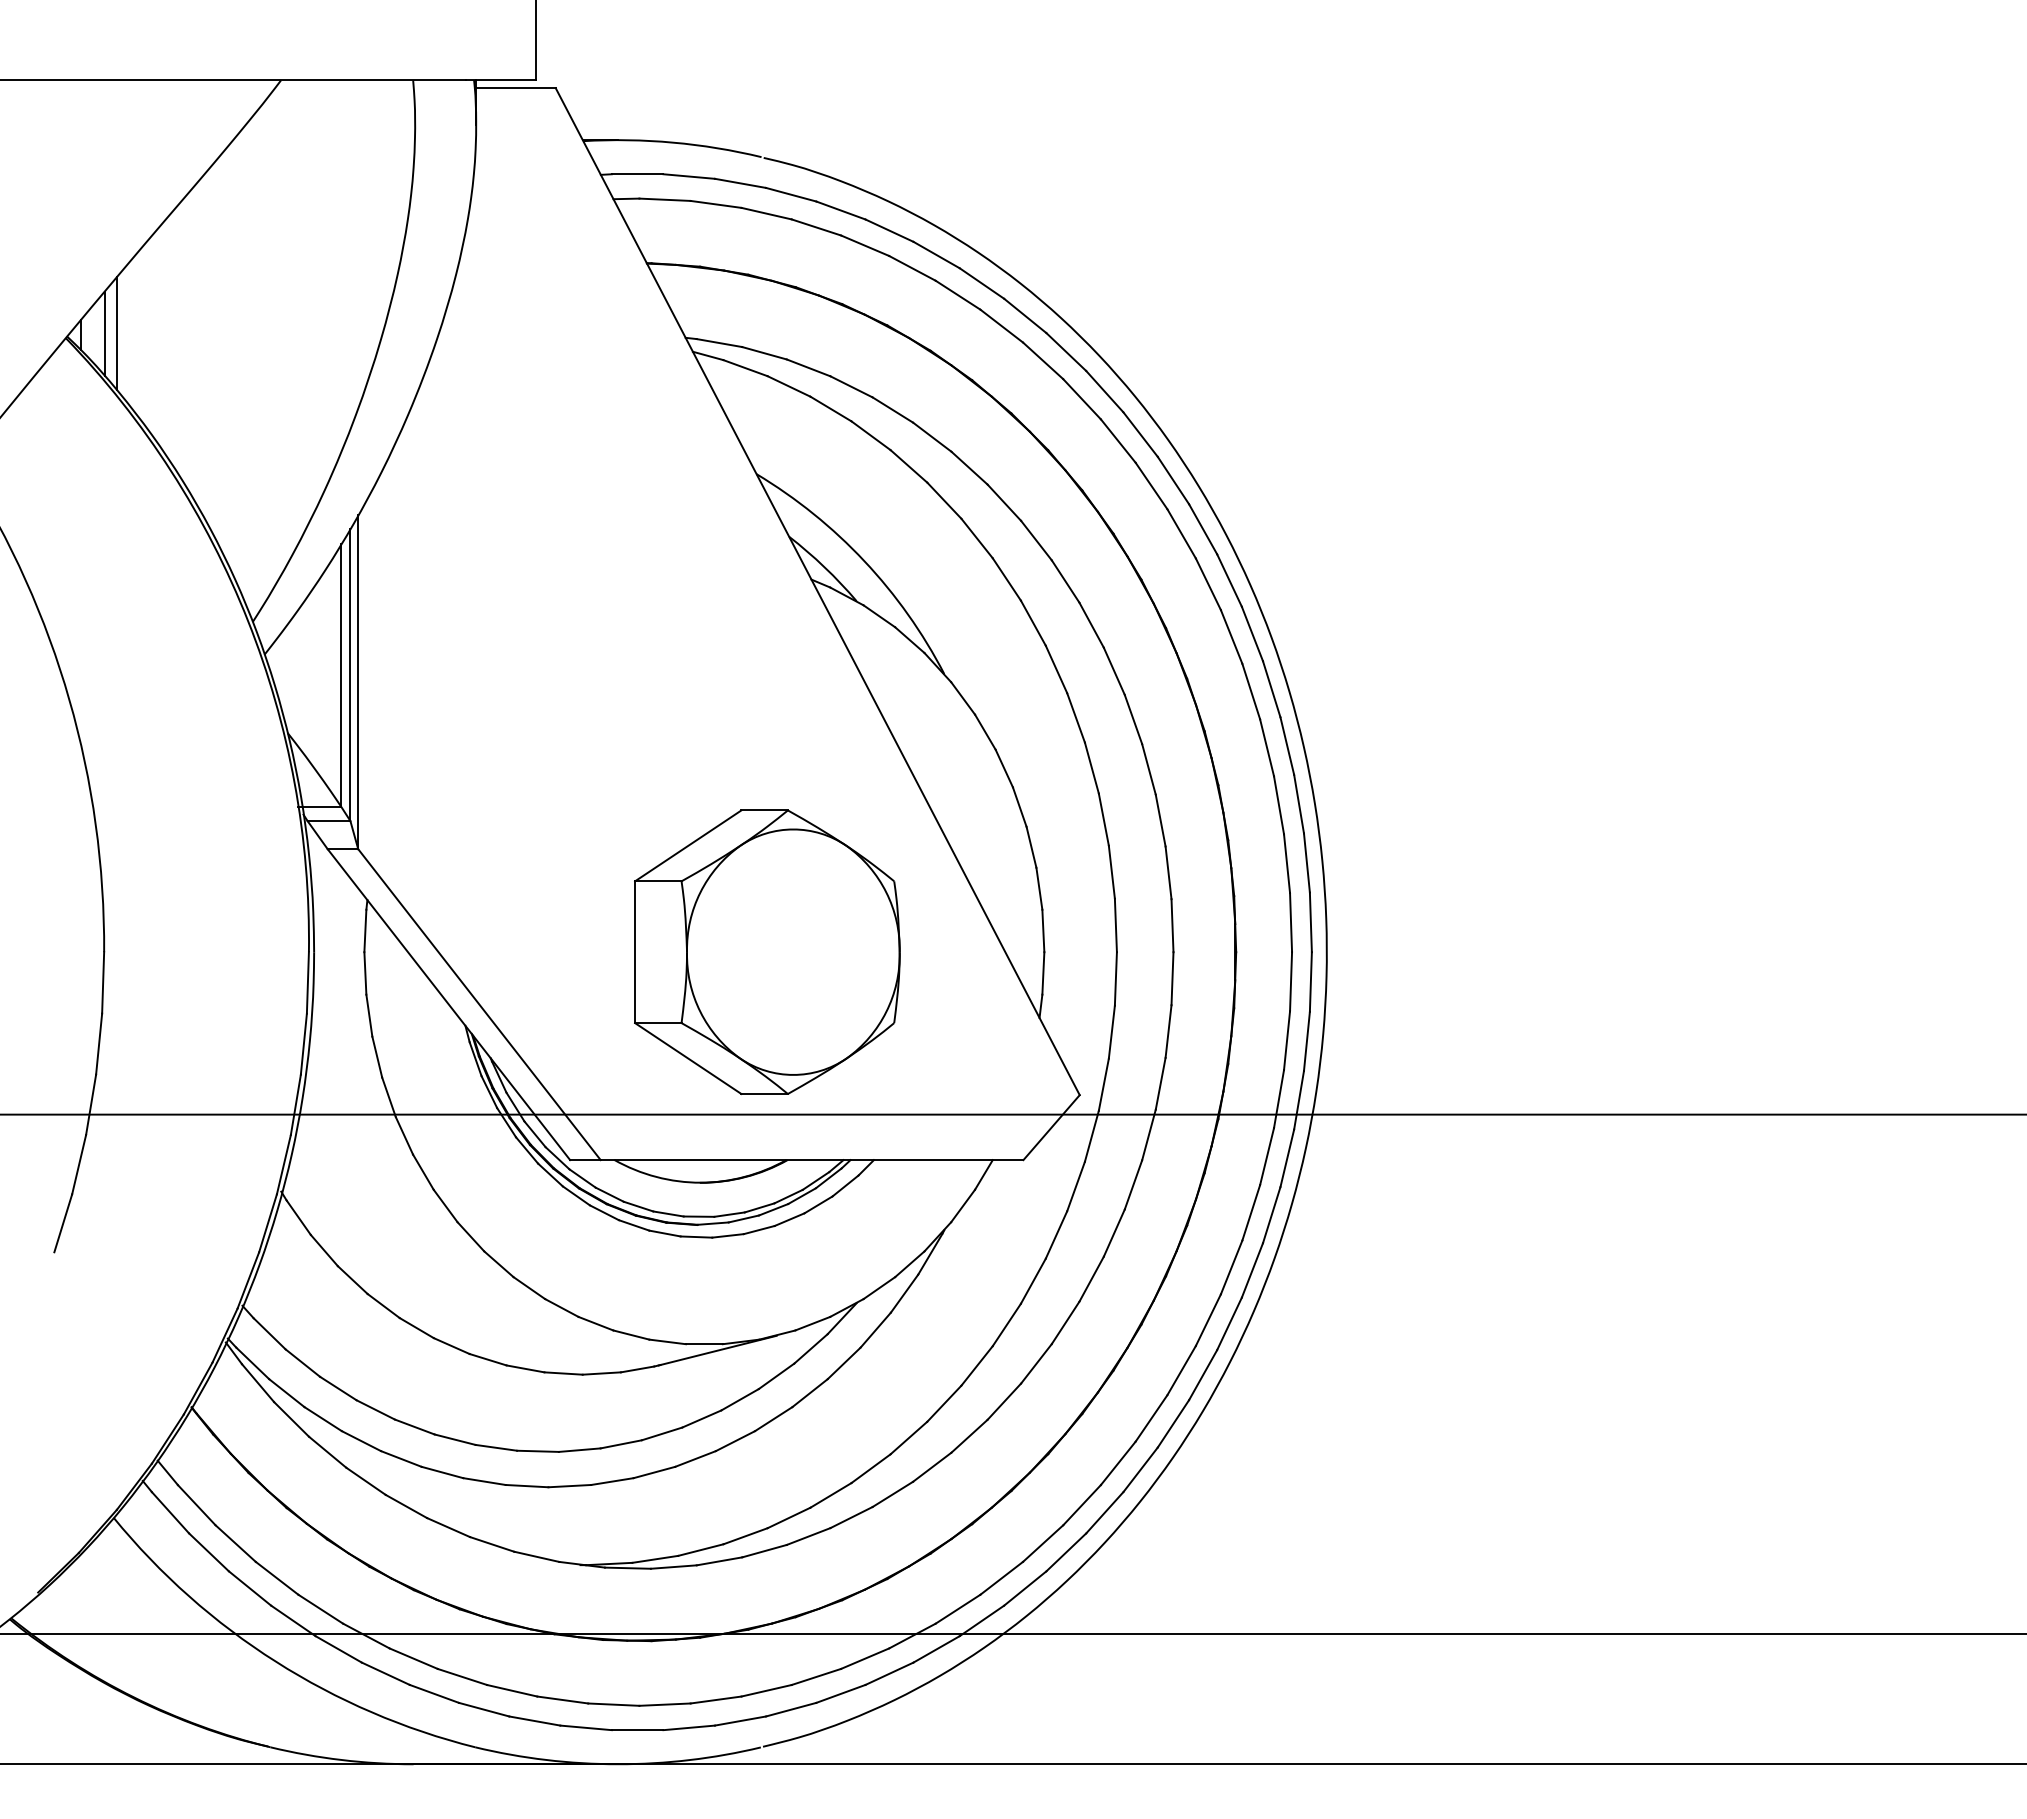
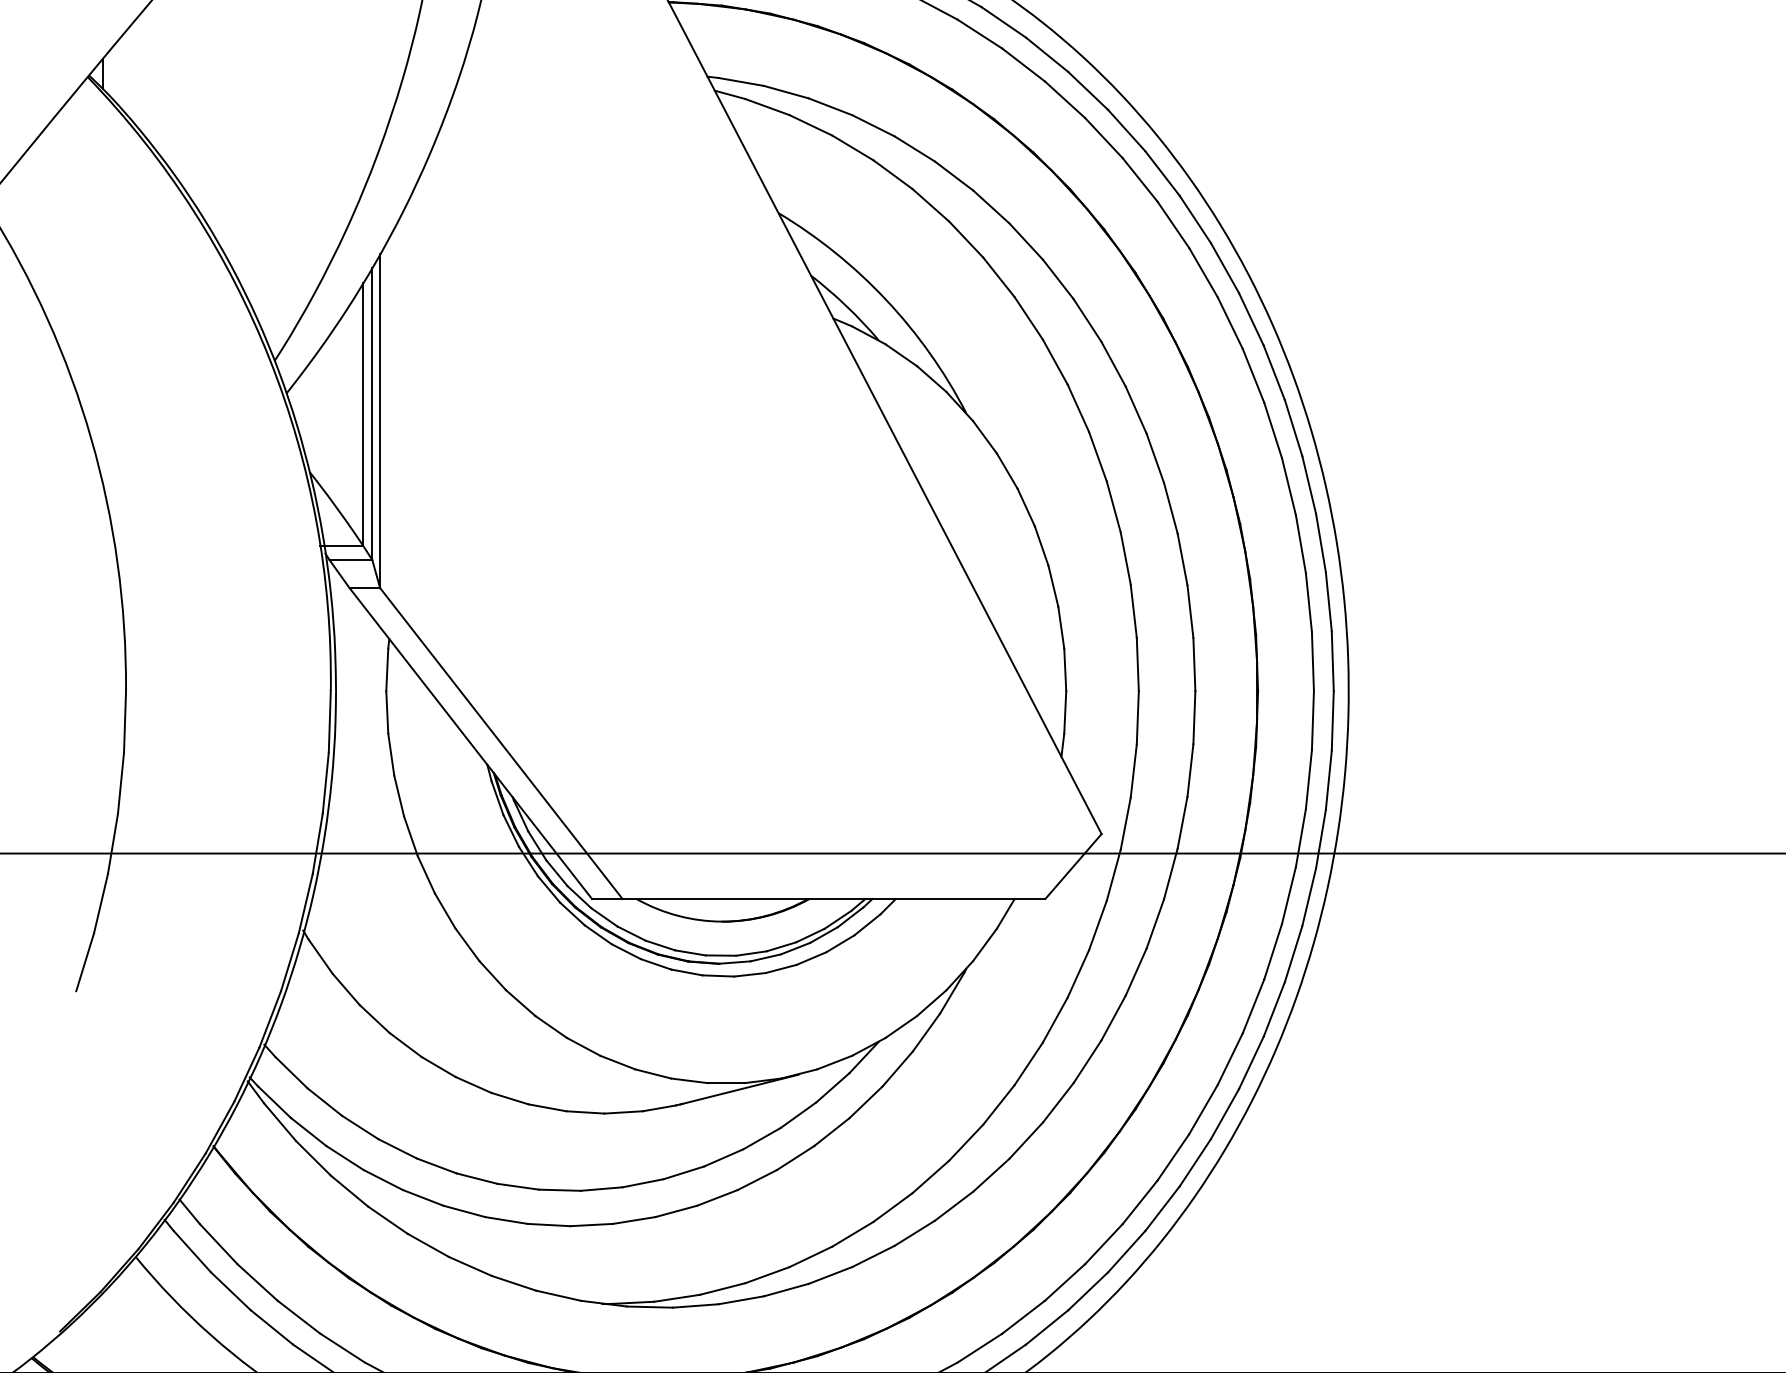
line: (104, 333) -> (126, 72), removed
line: (117, 333) -> (139, 72), removed
part: (767, 951) -> (789, 690), removed

